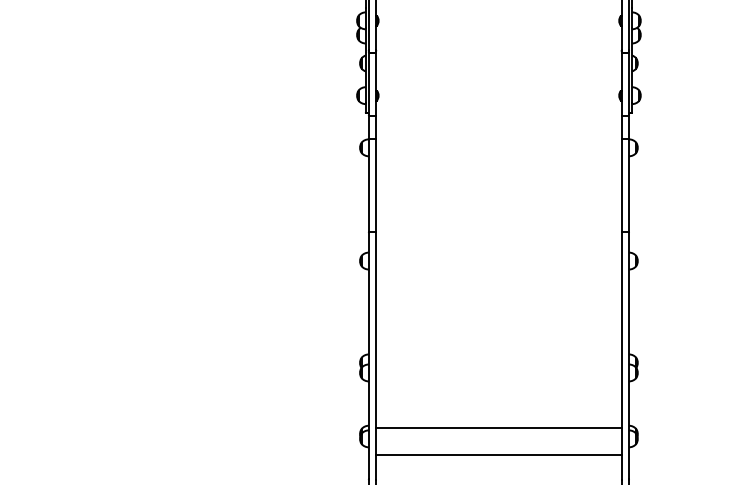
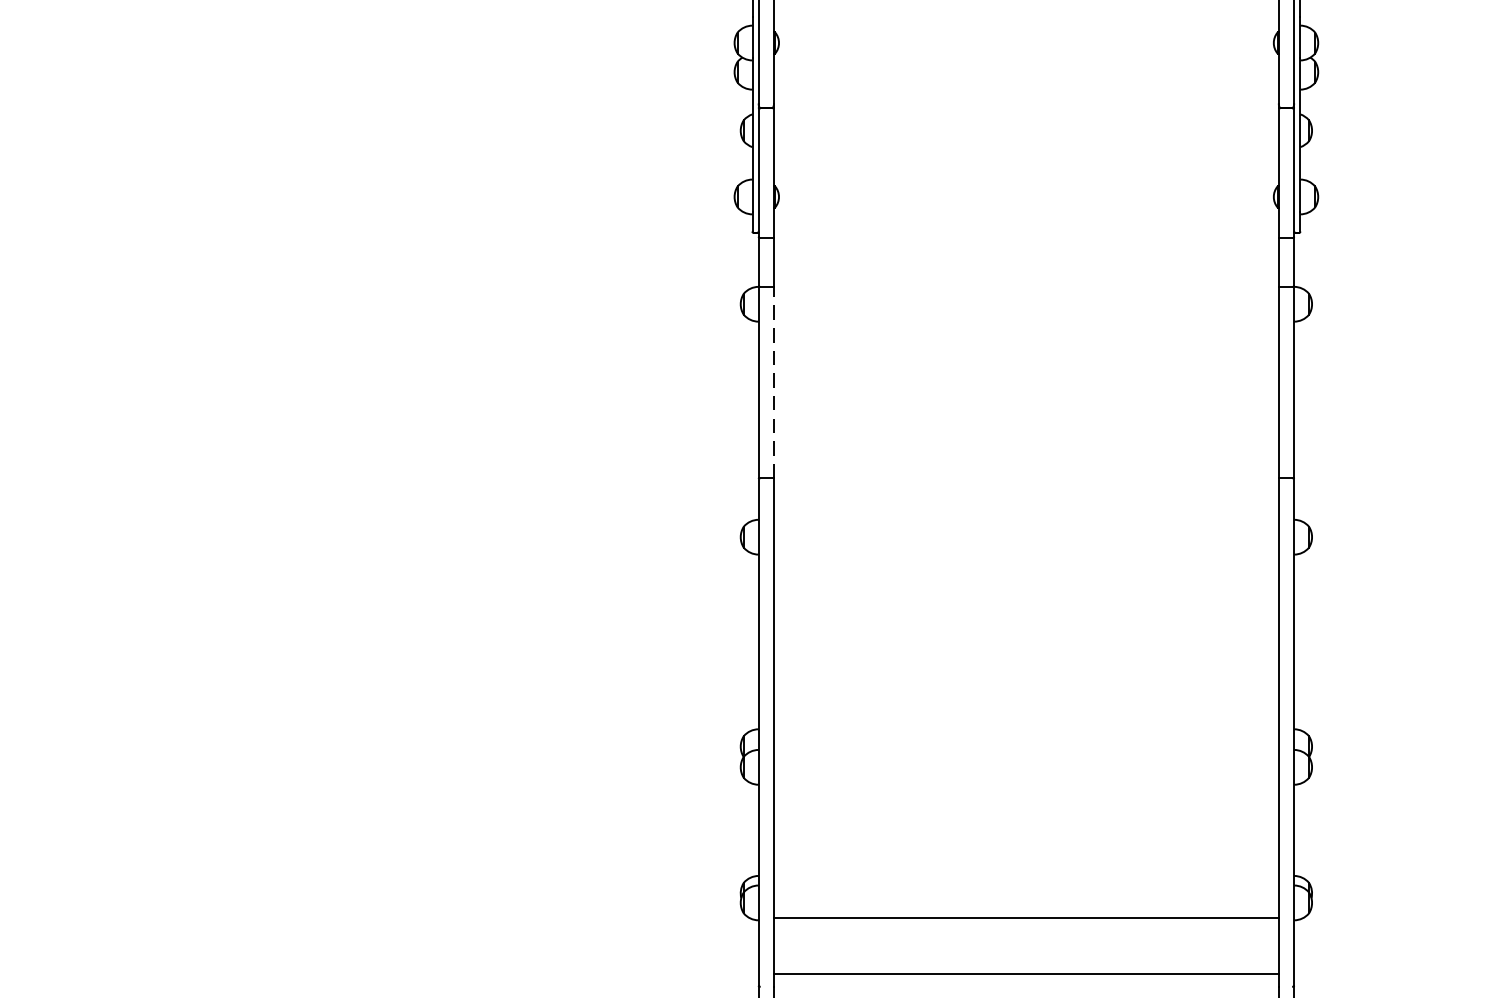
line: (376, 185) -> (774, 381), solid -> dashed
line: (498, 427) -> (1025, 916), moved
line: (498, 455) -> (1025, 974), moved

